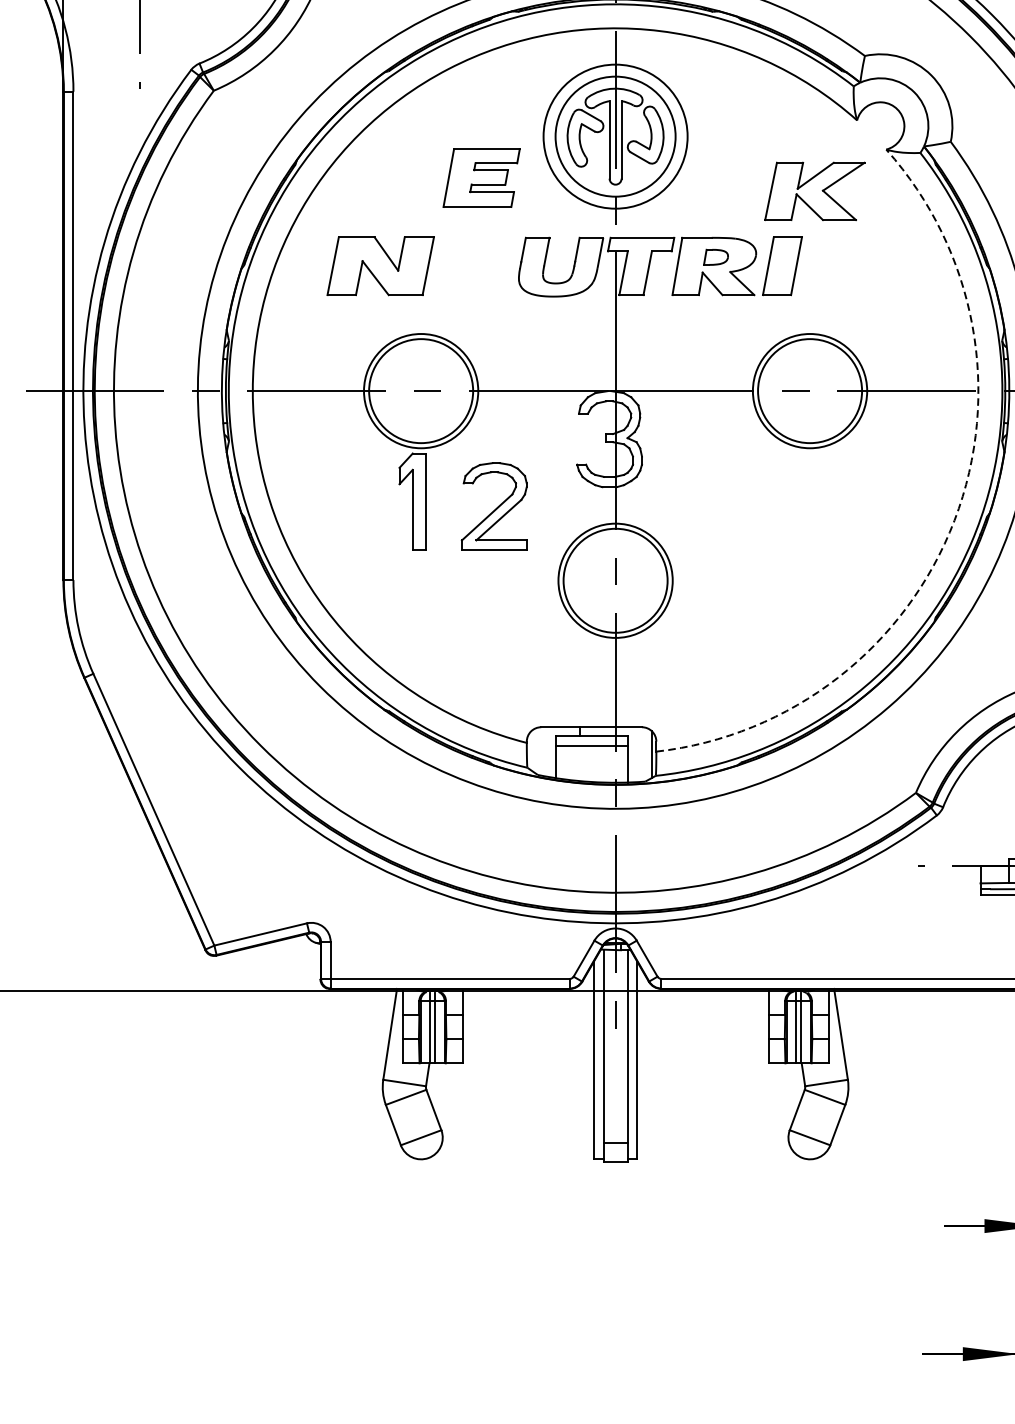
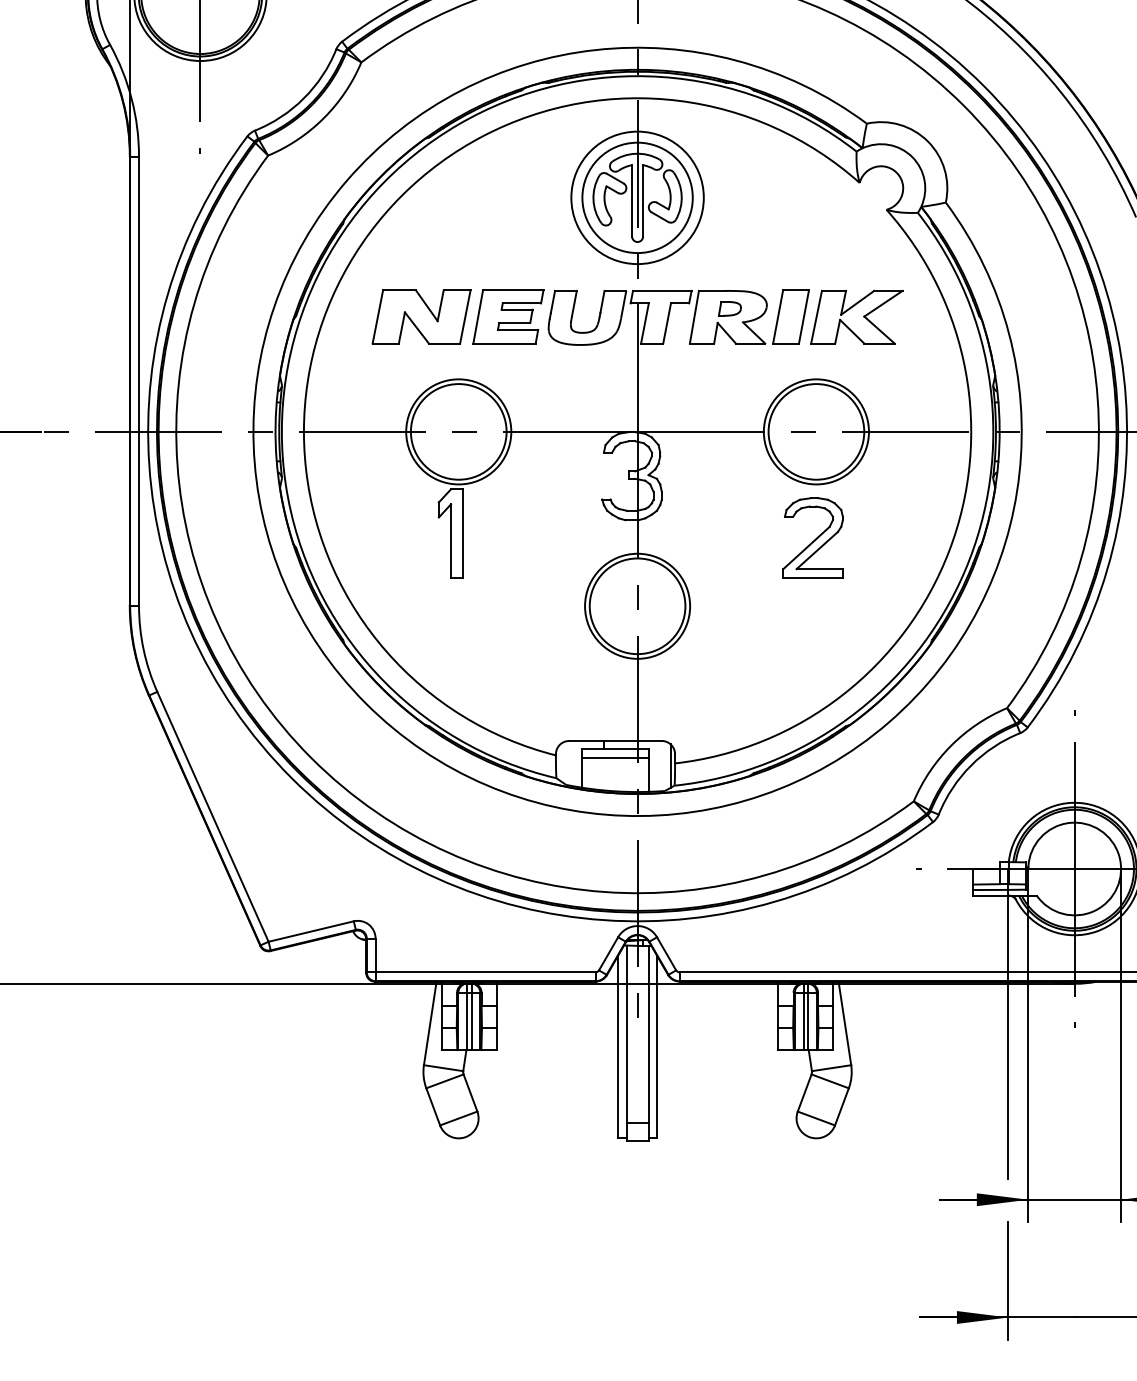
part: (481, 177) -> (508, 316), moved
part: (814, 190) -> (856, 316), moved
part: (493, 505) -> (812, 537), moved
arc: (954, 520) -> (949, 550), dashed -> solid

